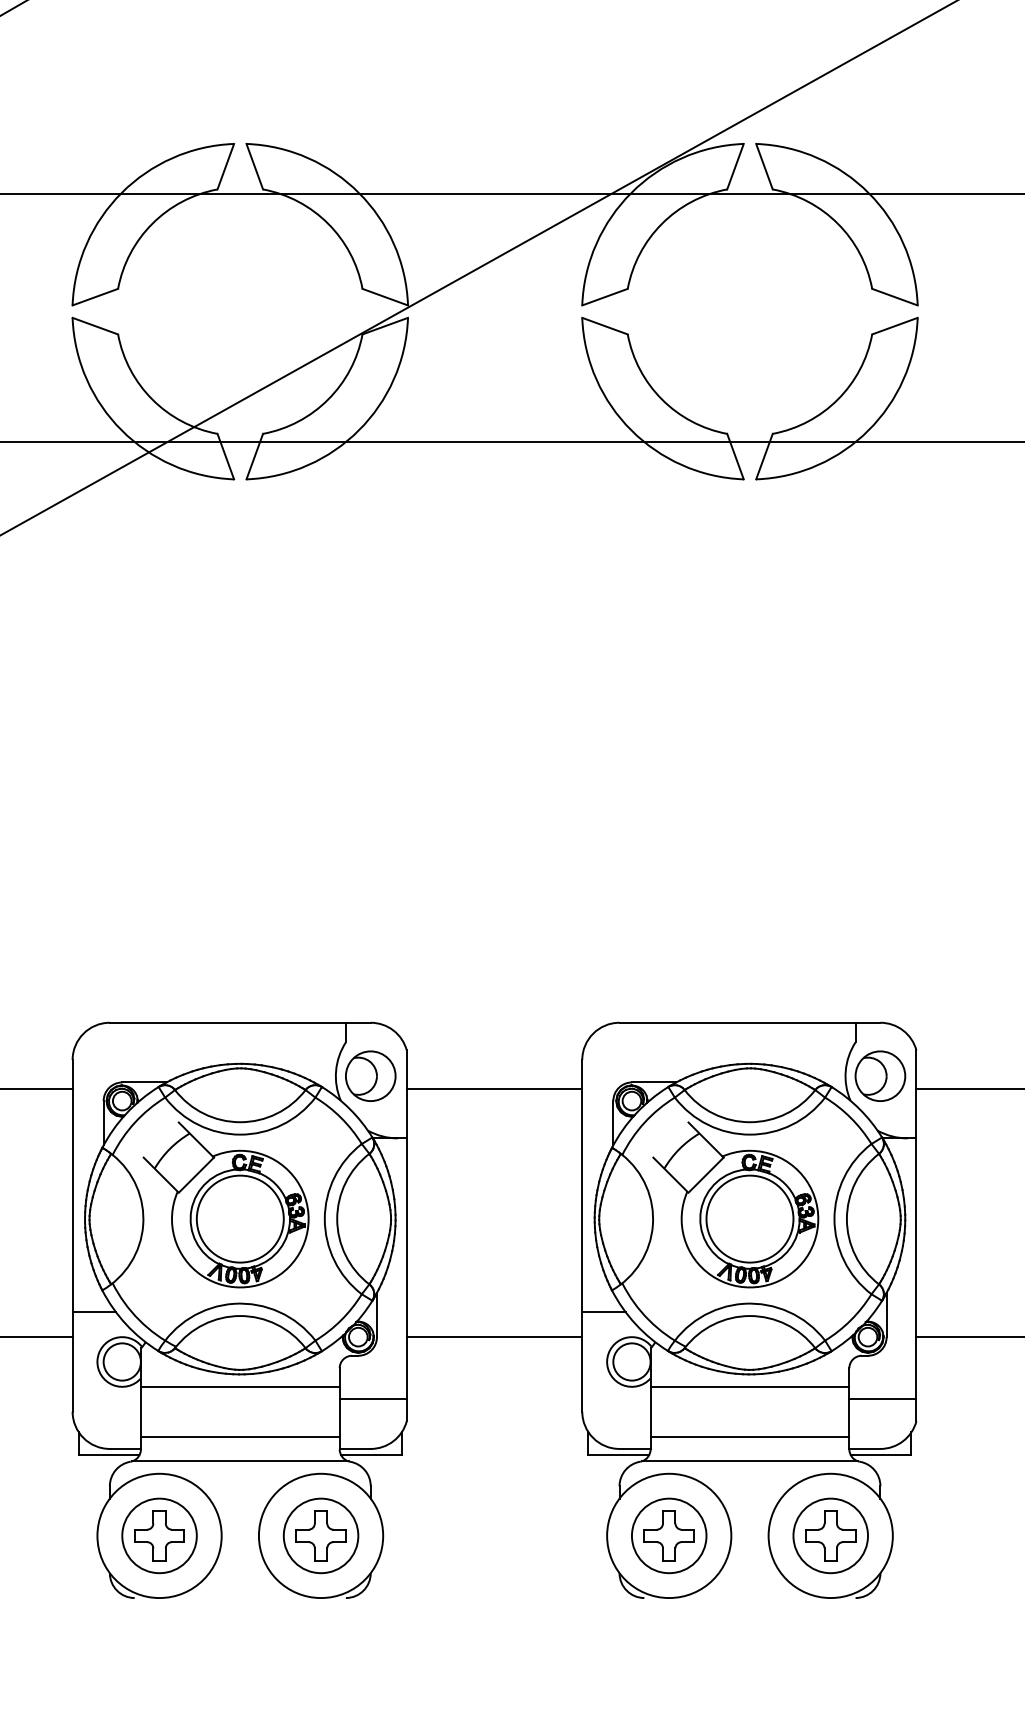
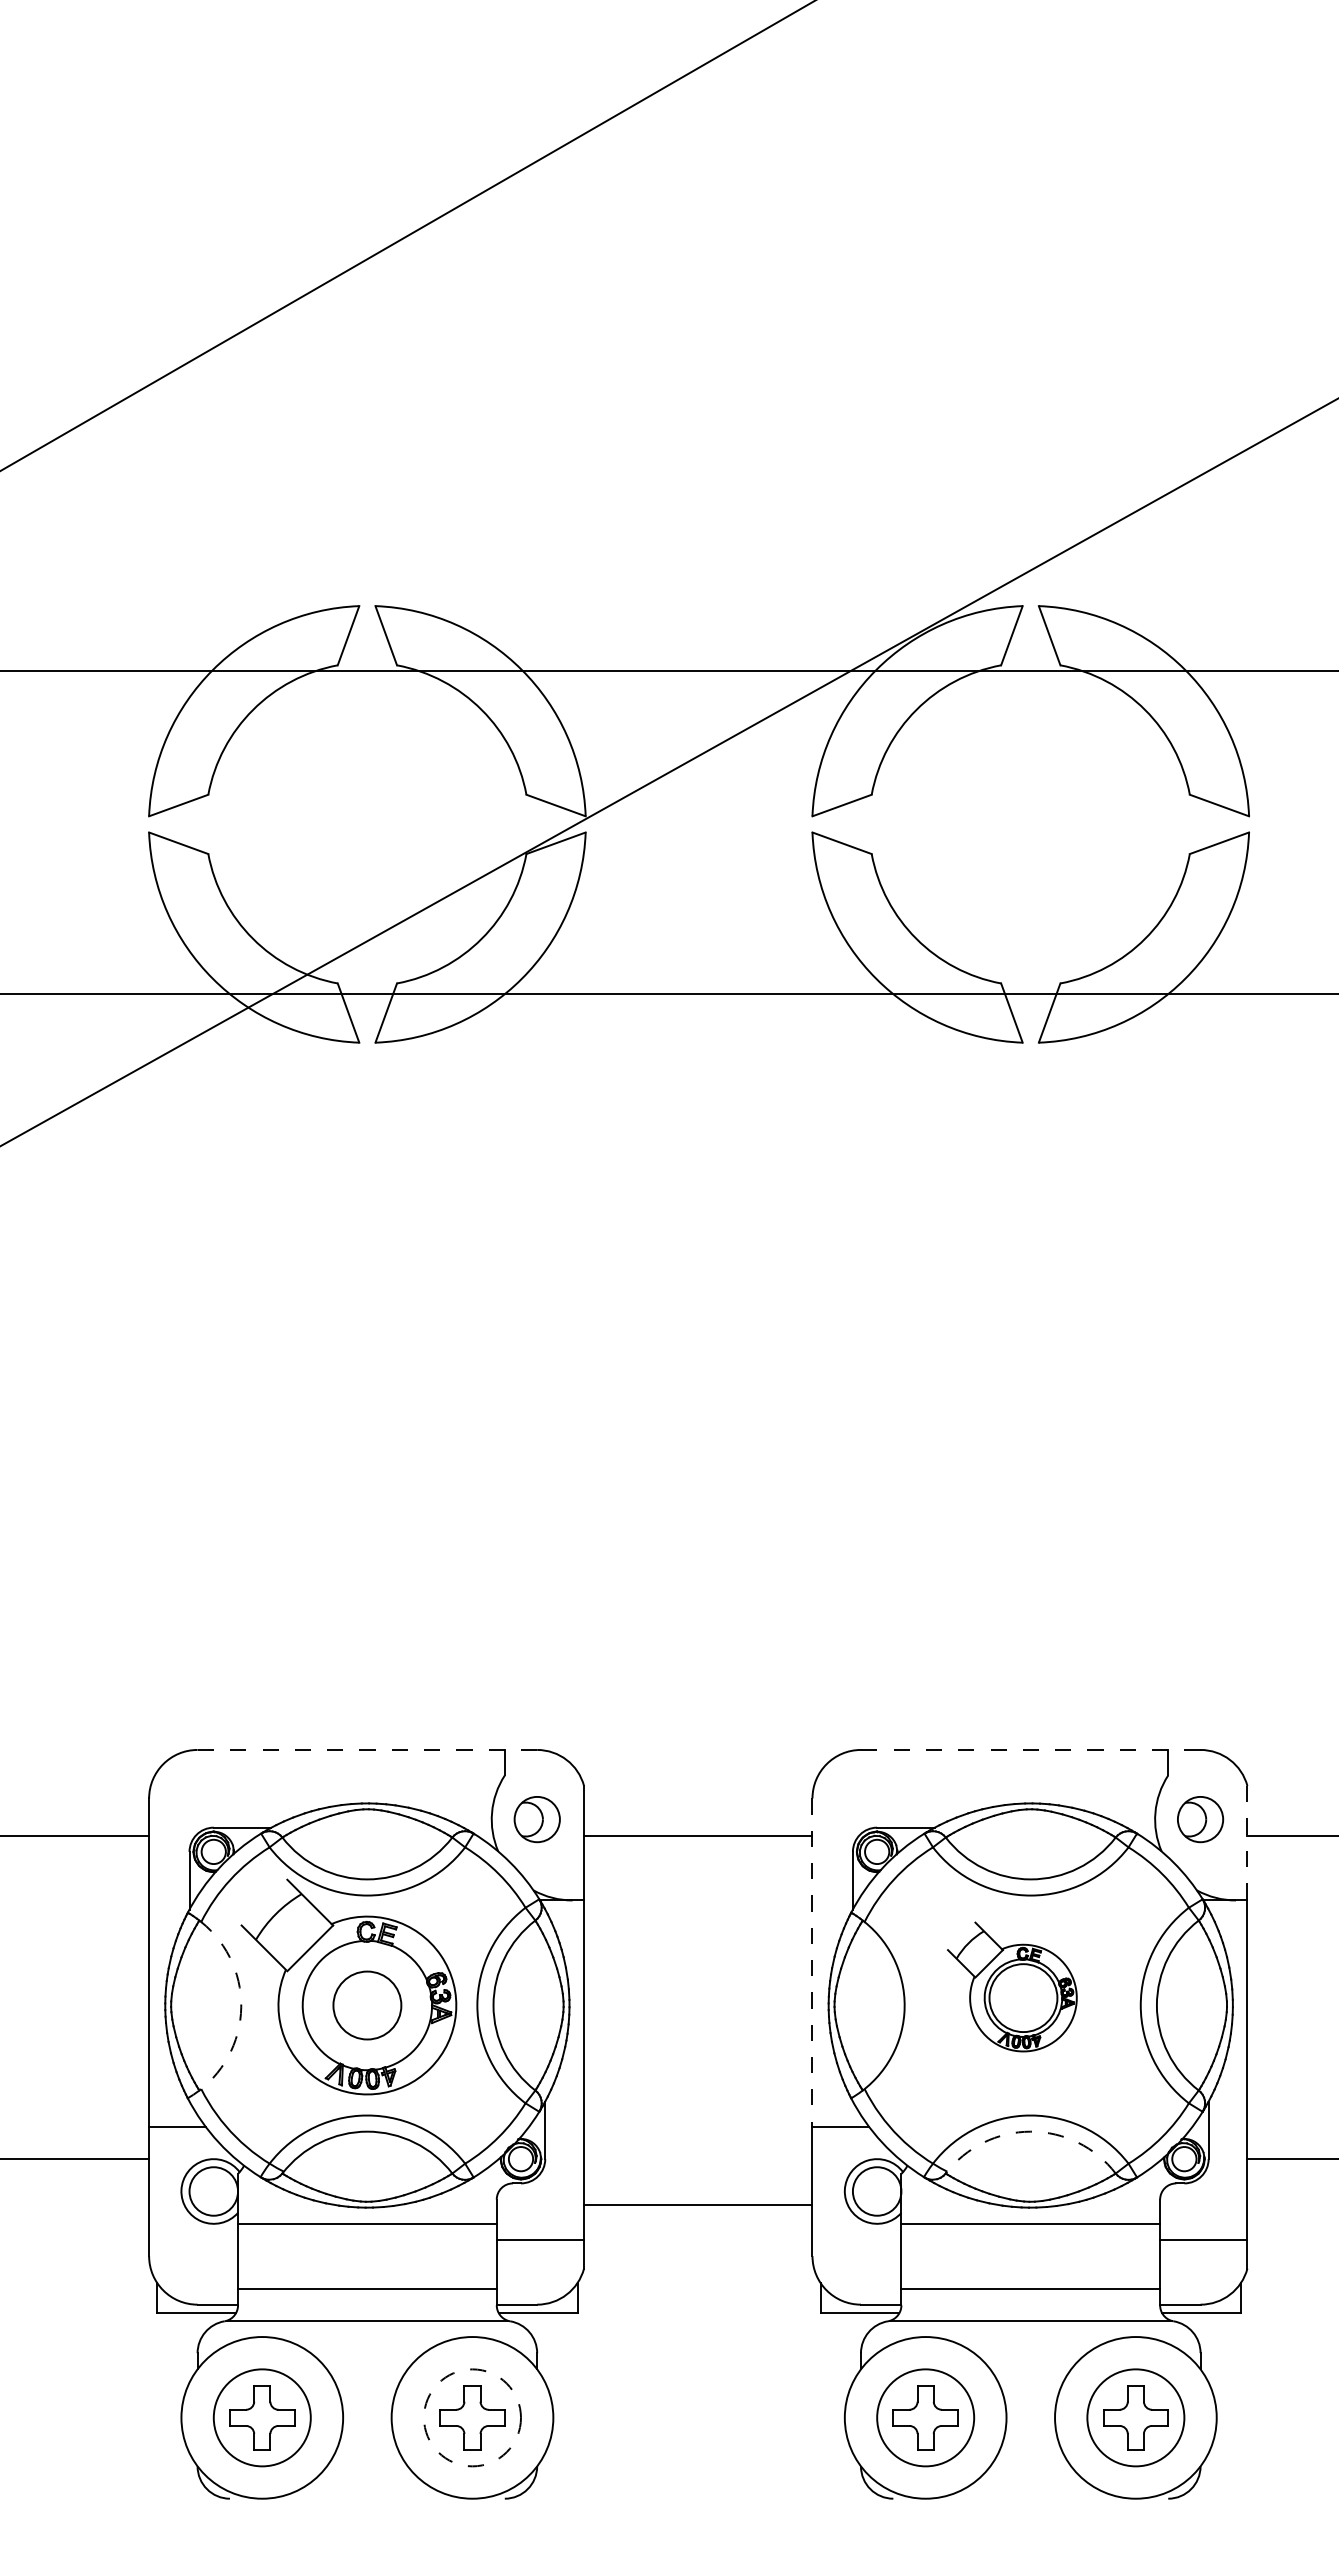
line: (240, 1022) -> (367, 1749), solid -> dashed
line: (749, 1022) -> (1030, 1749), solid -> dashed
part: (371, 1076) -> (537, 1819), size x0.7
part: (880, 1076) -> (1200, 1819), size x0.7
line: (916, 1094) -> (1247, 1843), solid -> dashed
line: (582, 1186) -> (812, 1963), solid -> dashed
part: (735, 1204) -> (1012, 1986), size x0.6
circle: (240, 1219) -> (367, 2005), size x0.6
arc: (142, 1225) -> (240, 2013), solid -> dashed
arc: (749, 1315) -> (1030, 2131), solid -> dashed
line: (494, 1337) -> (698, 2205), moved
circle: (321, 1535) -> (472, 2417), solid -> dashed

